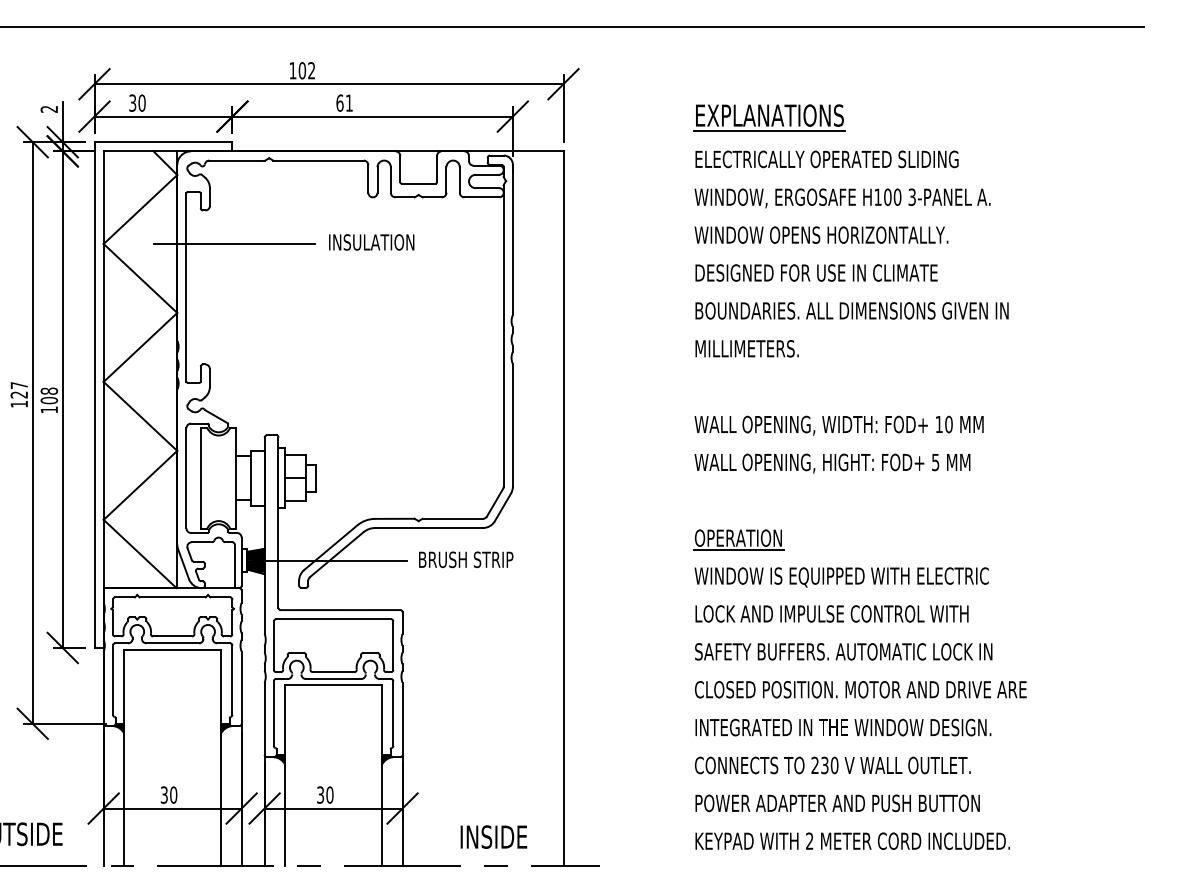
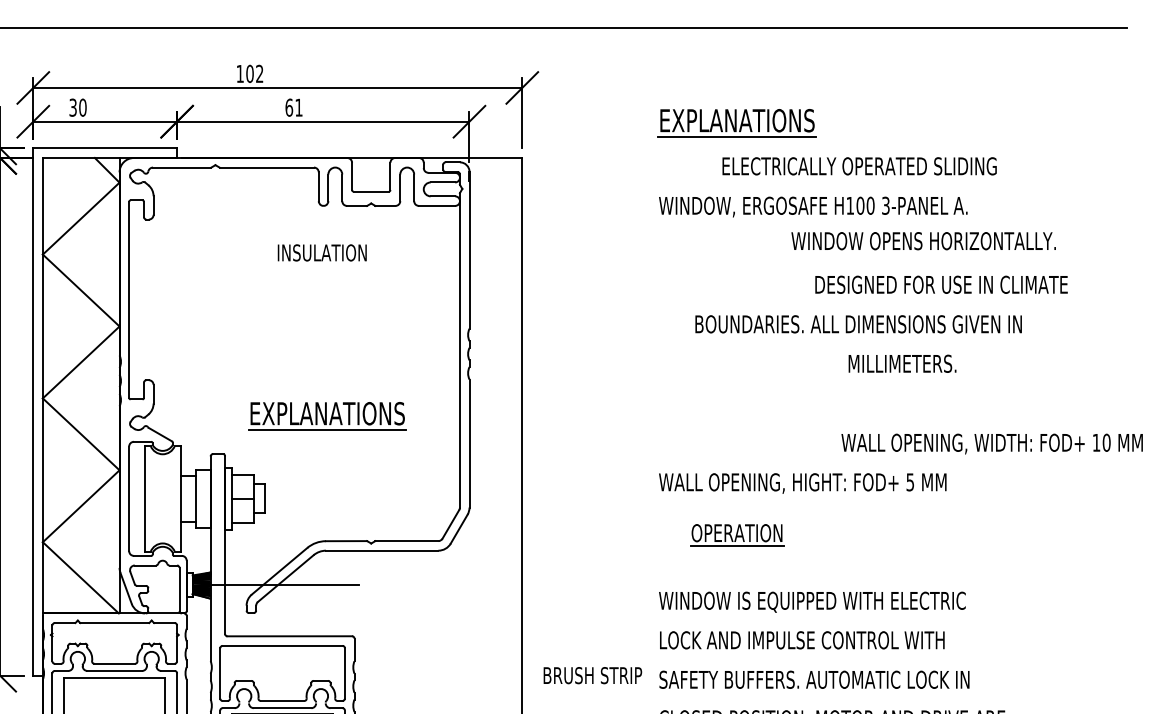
text: (826, 159) -> (859, 166), moved
text: (821, 234) -> (923, 240), moved
line: (233, 244) -> (178, 255), removed
text: (816, 272) -> (941, 284), moved
text: (851, 310) -> (858, 323), moved
text: (746, 348) -> (901, 363), moved
part: (376, 398) -> (327, 415), added
text: (838, 425) -> (991, 443), moved
part: (738, 539) -> (737, 534), moved
text: (466, 559) -> (593, 675), moved

